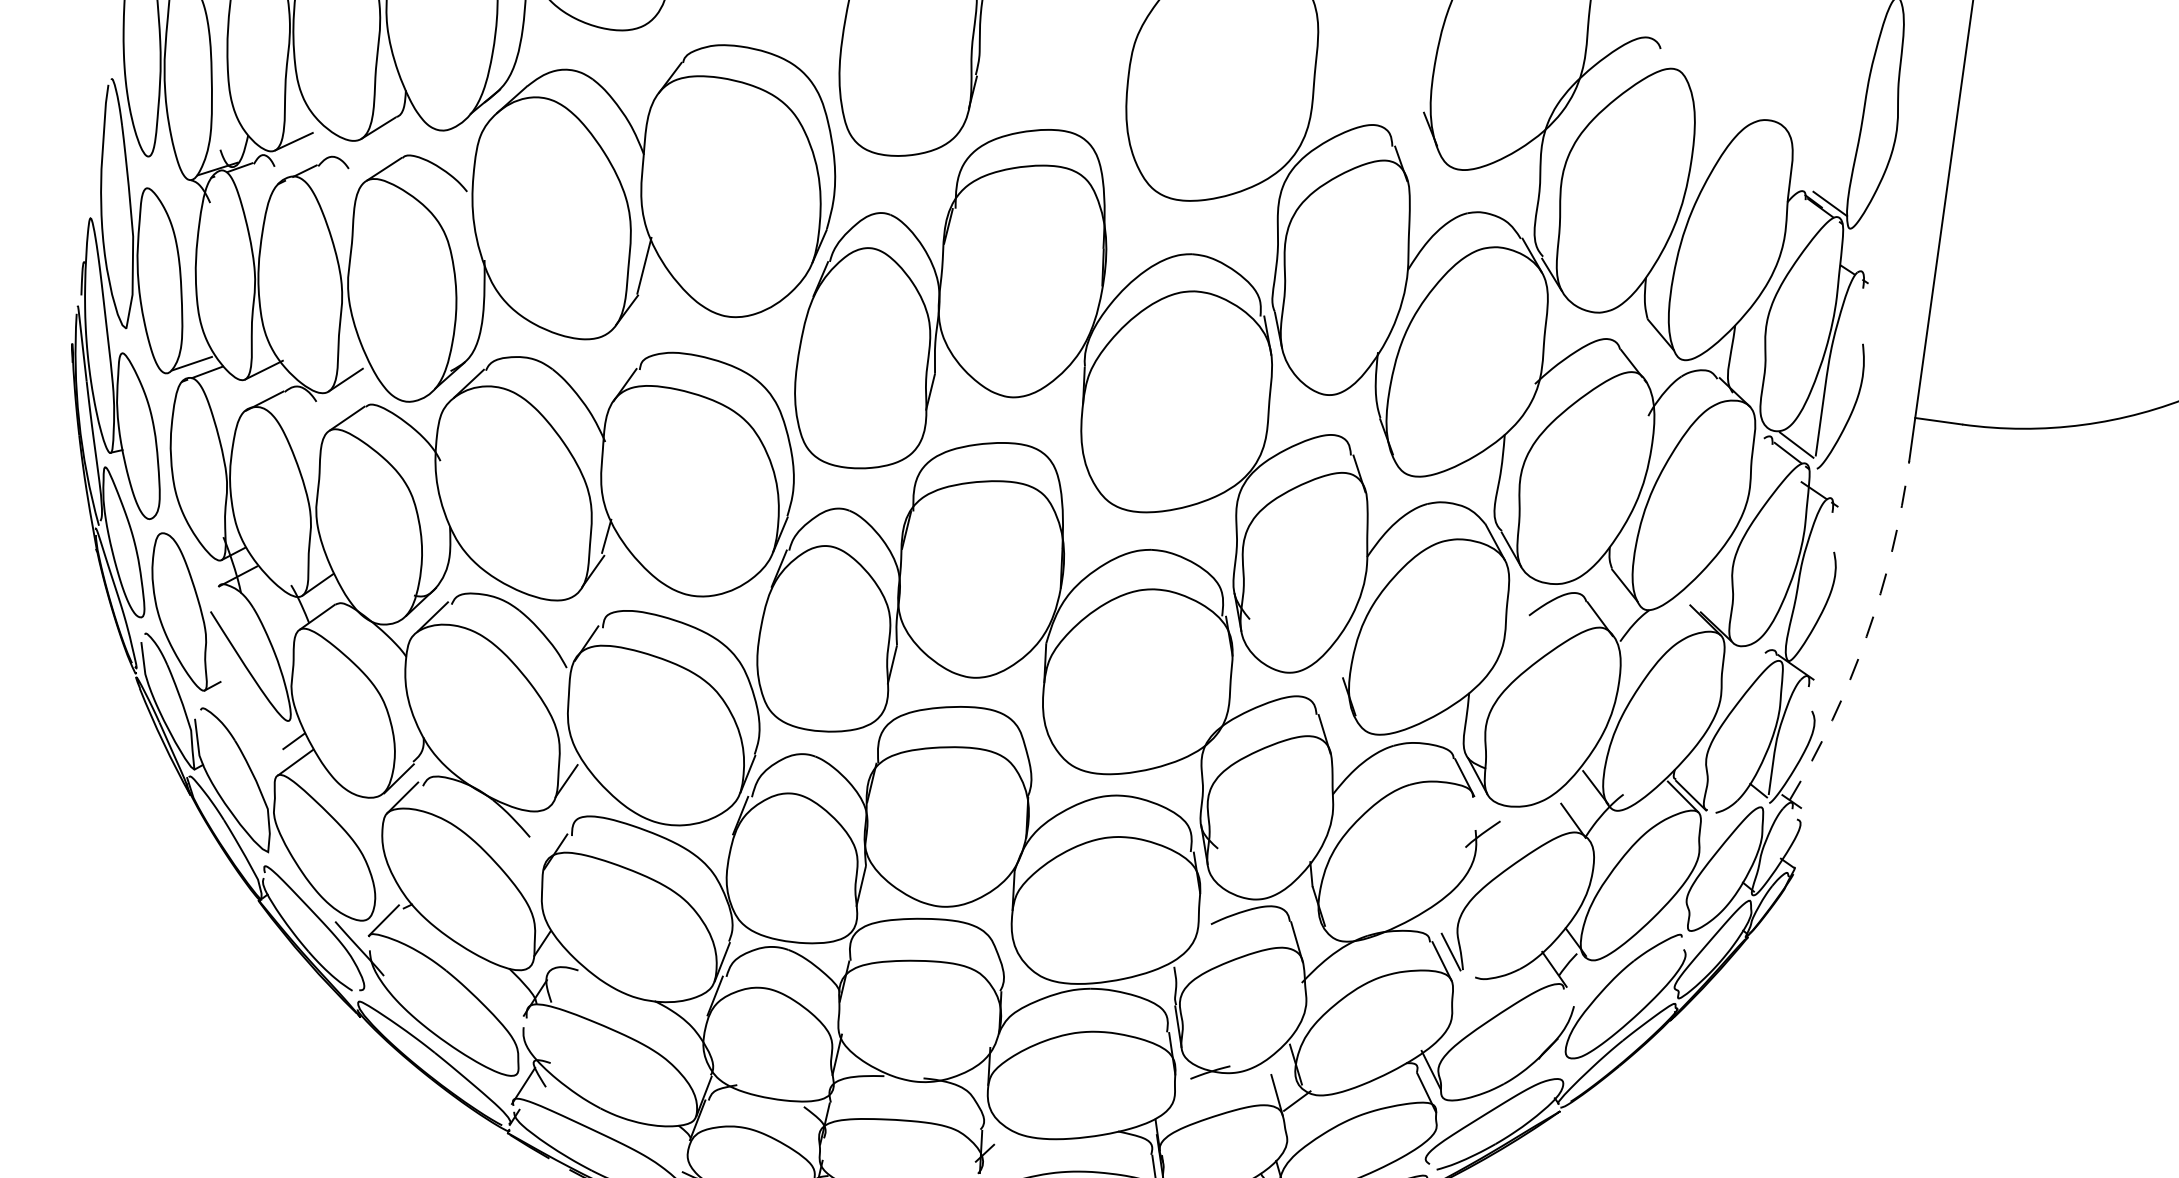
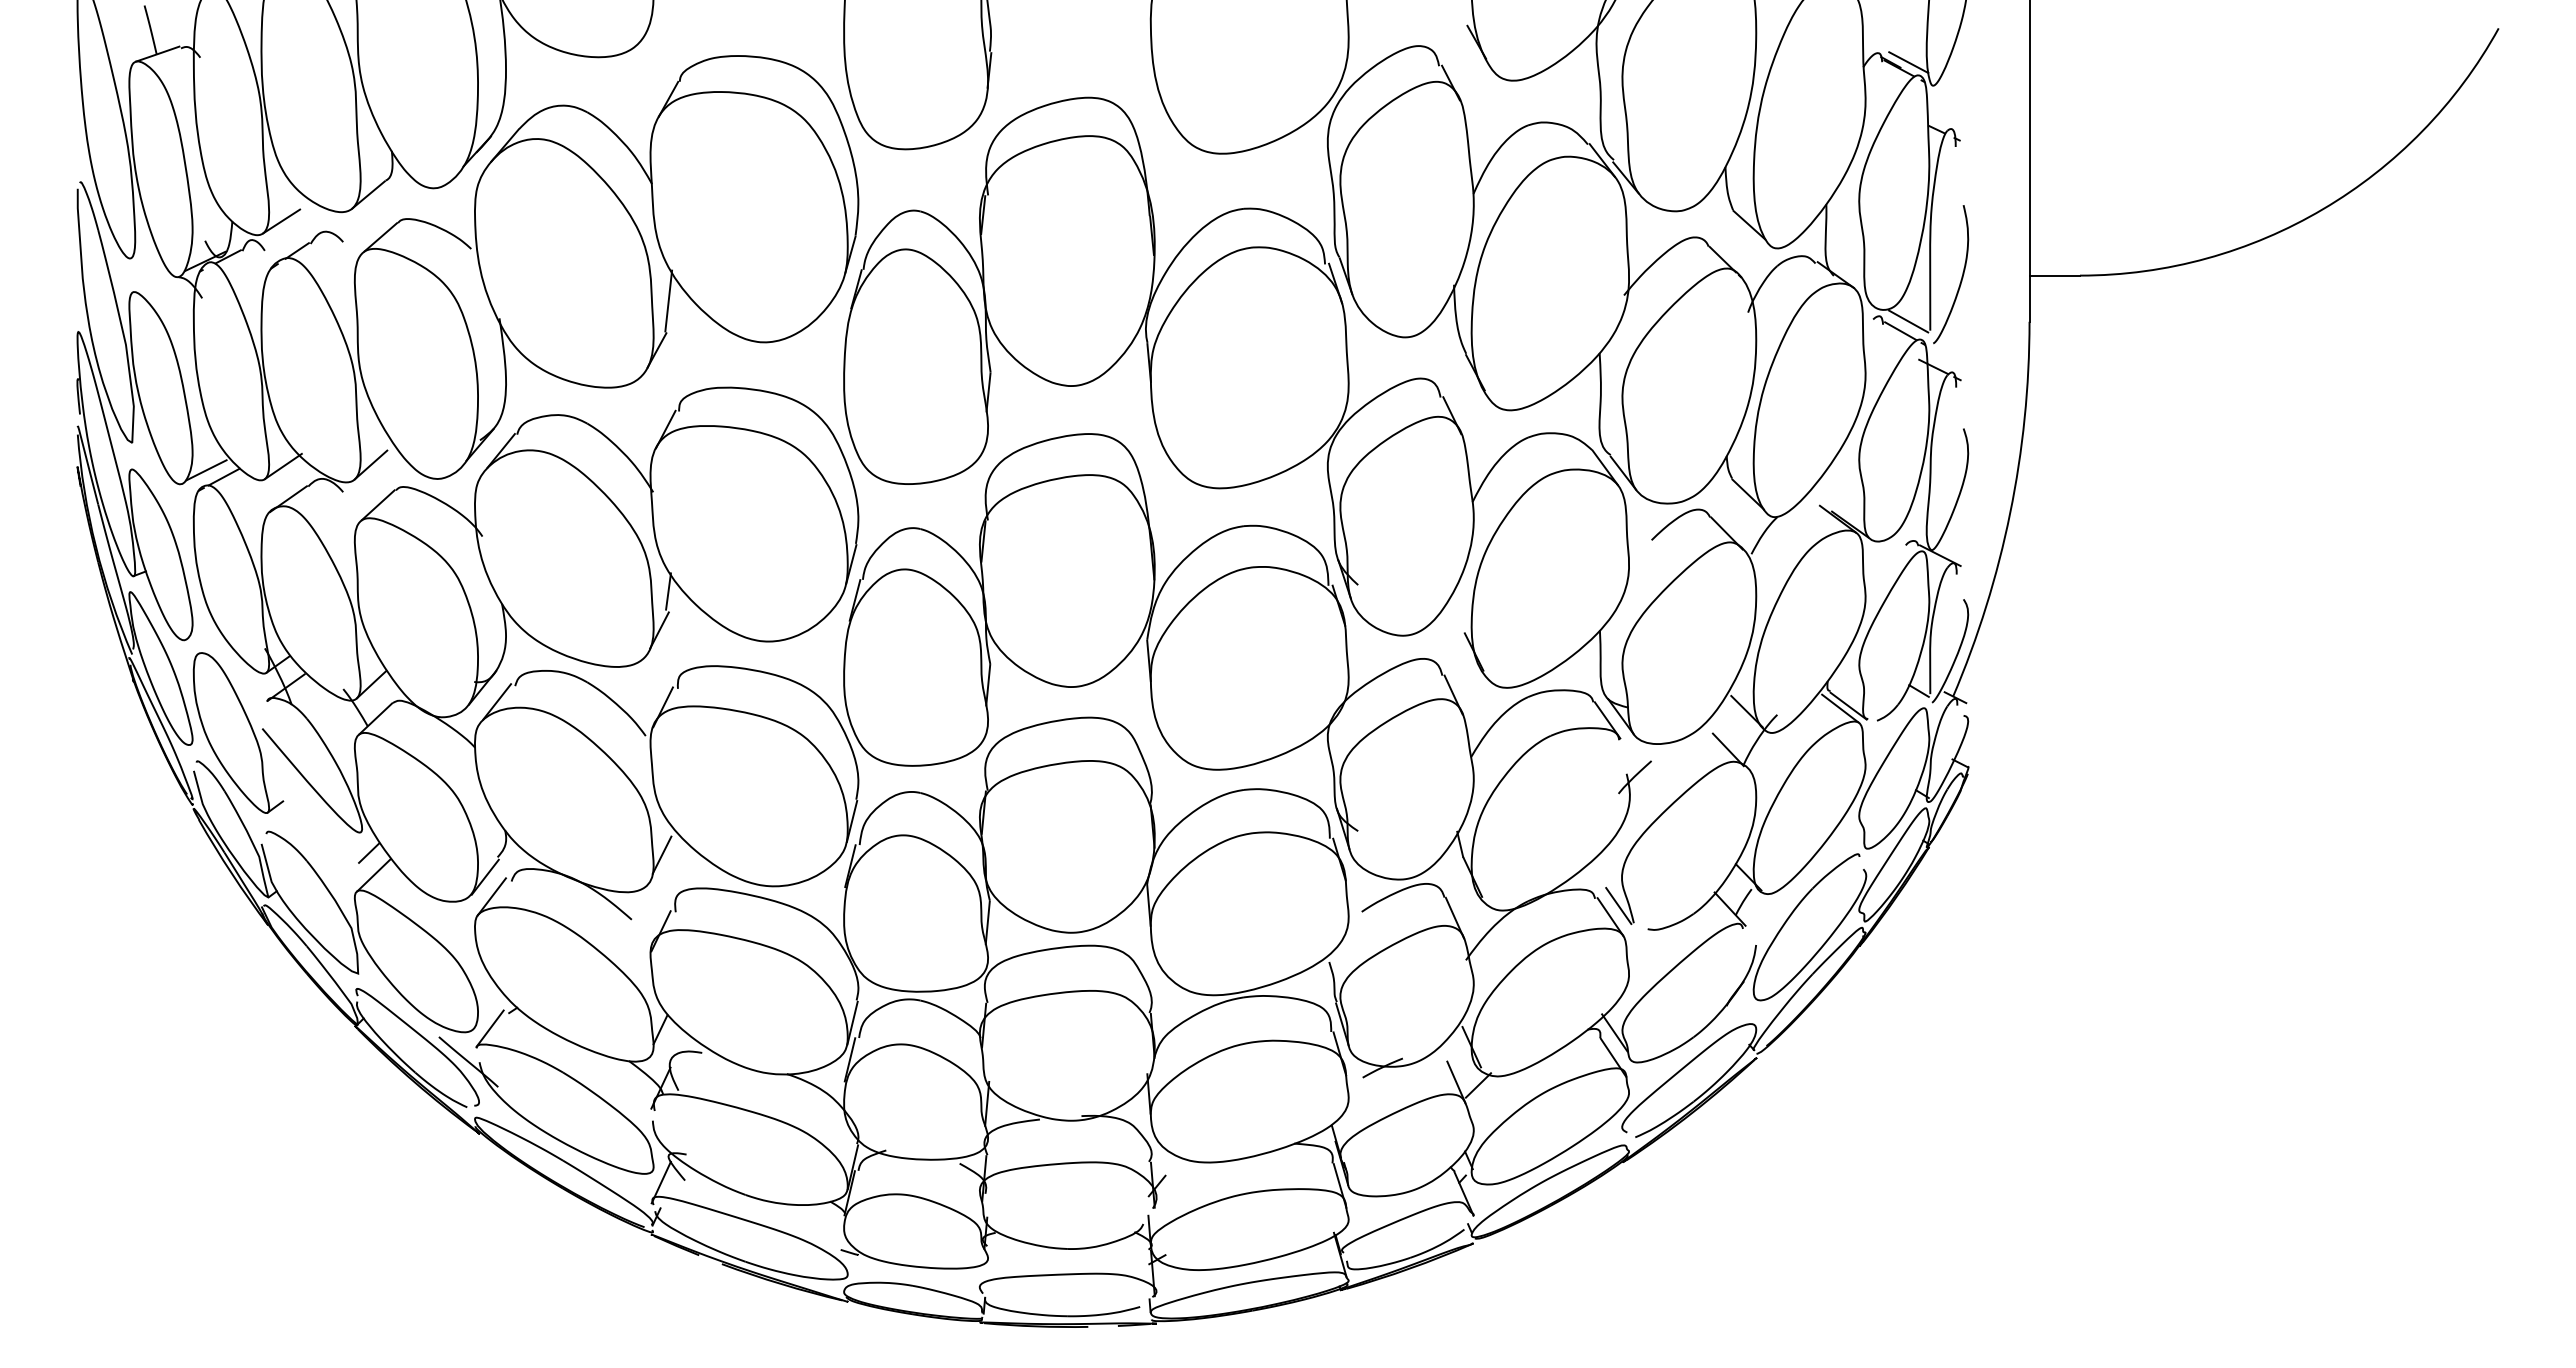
arc: (1866, 637) -> (2010, 513), dashed -> solid

